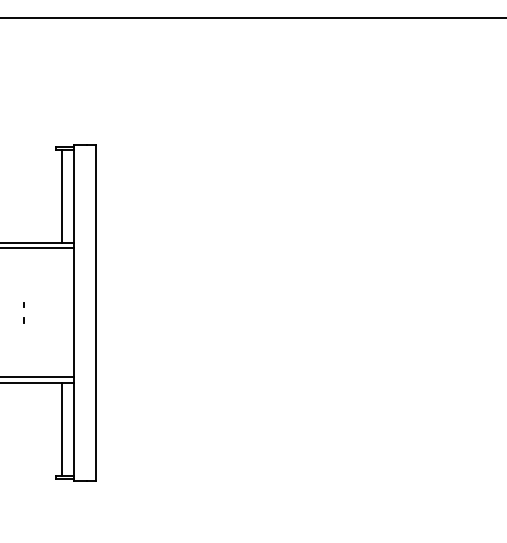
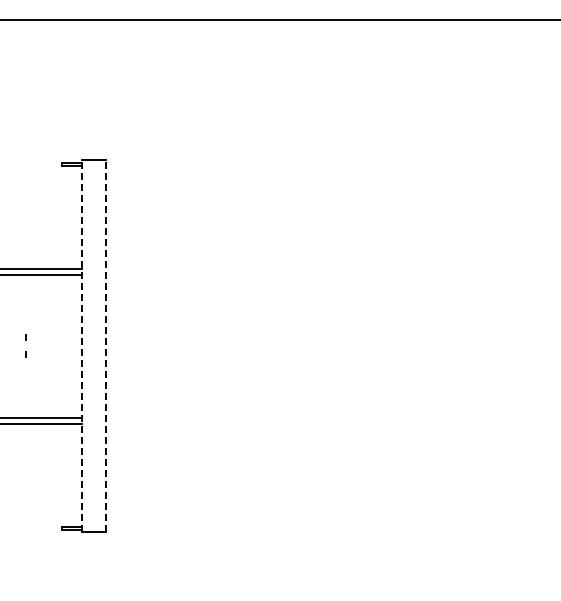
line: (61, 195) -> (68, 216), removed
line: (73, 313) -> (81, 346), solid -> dashed
line: (96, 313) -> (106, 346), solid -> dashed
line: (61, 428) -> (68, 474), removed

